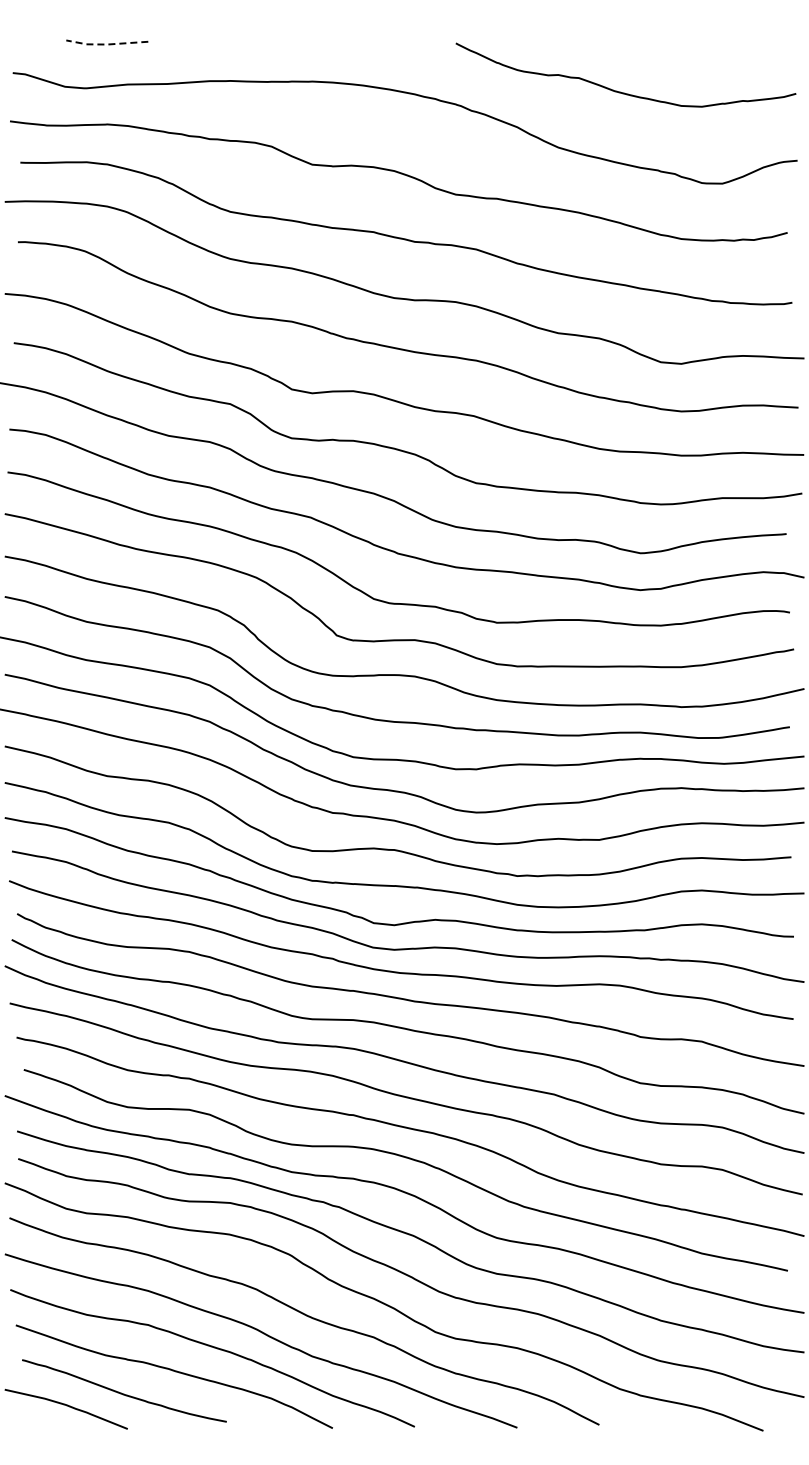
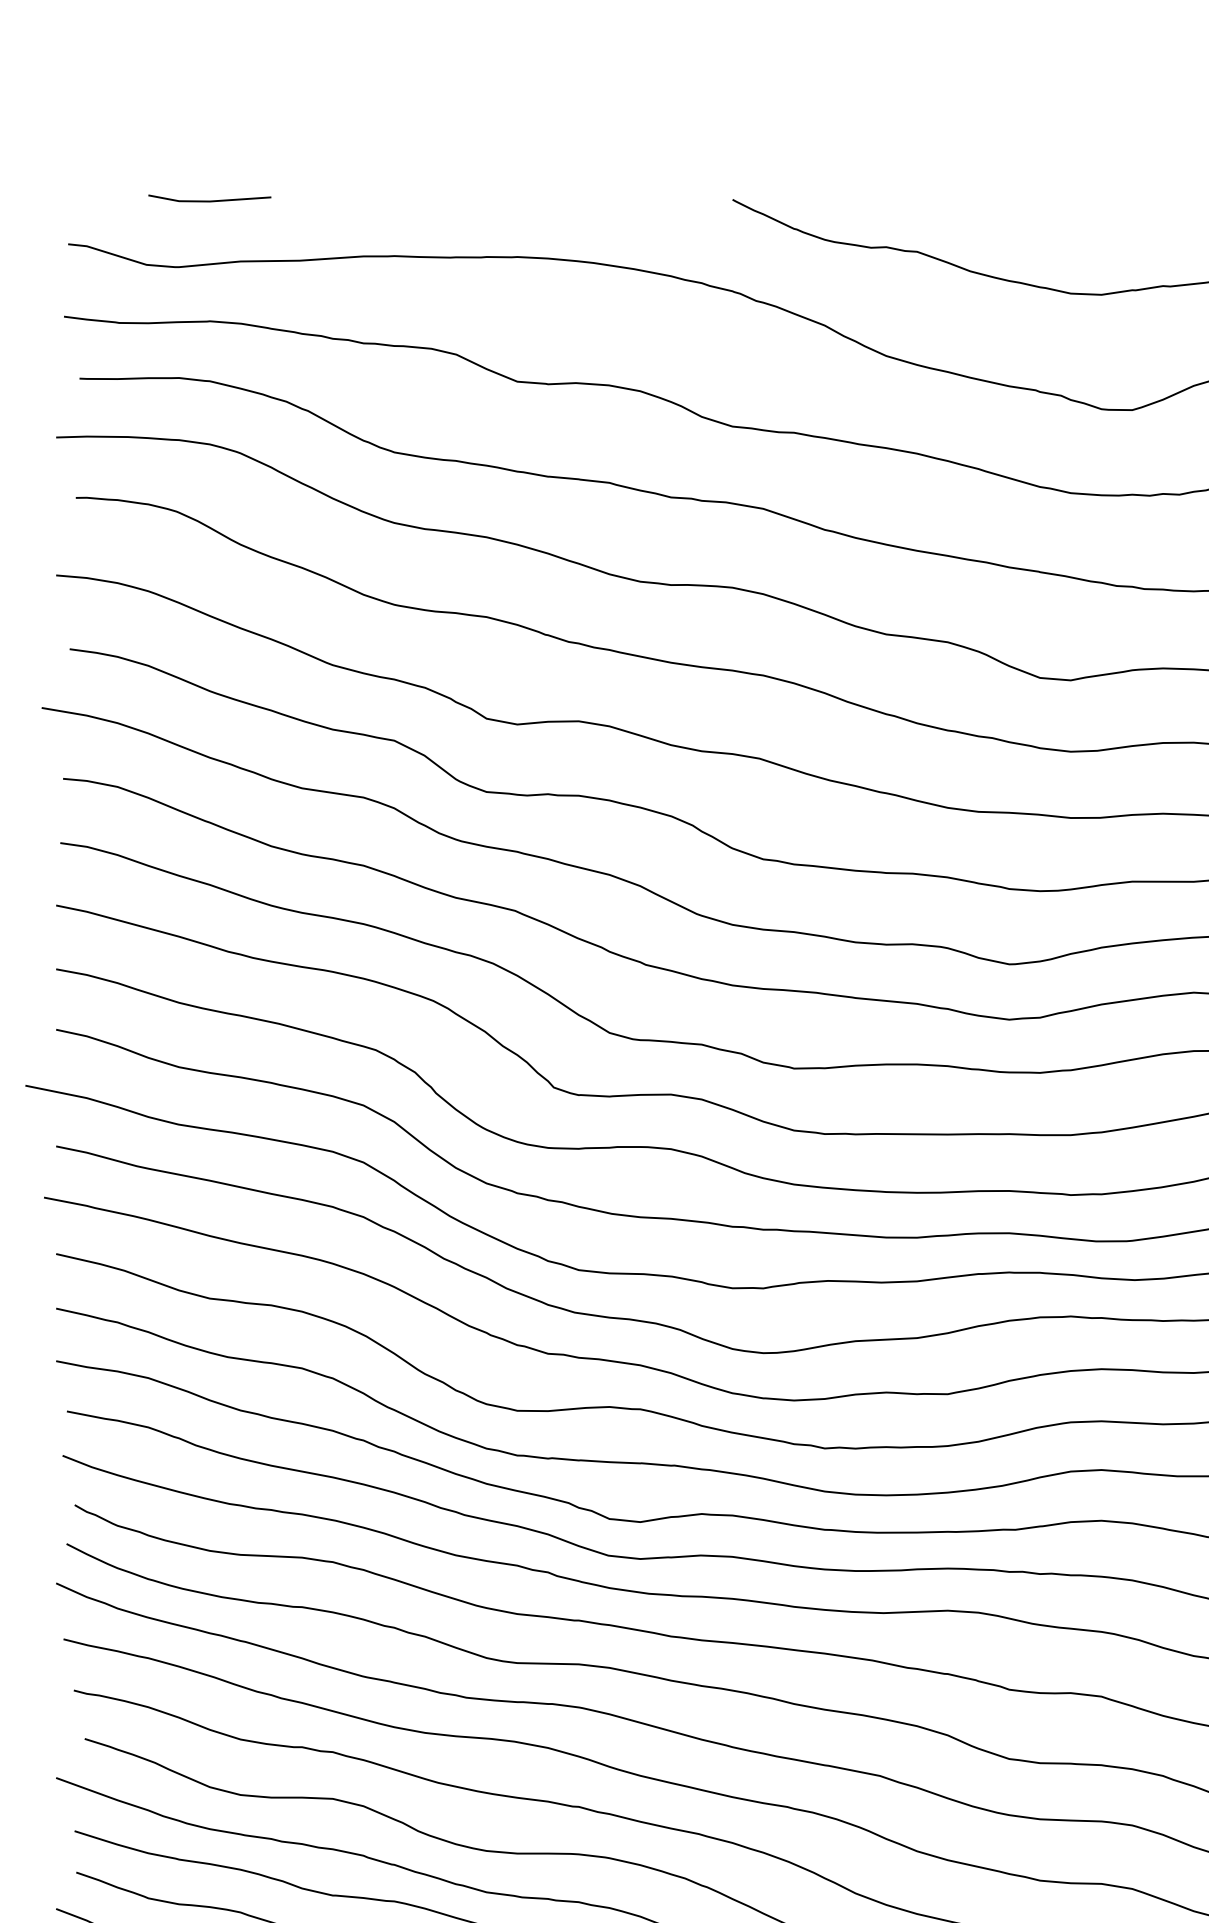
line: (107, 44) -> (210, 201), dashed -> solid

